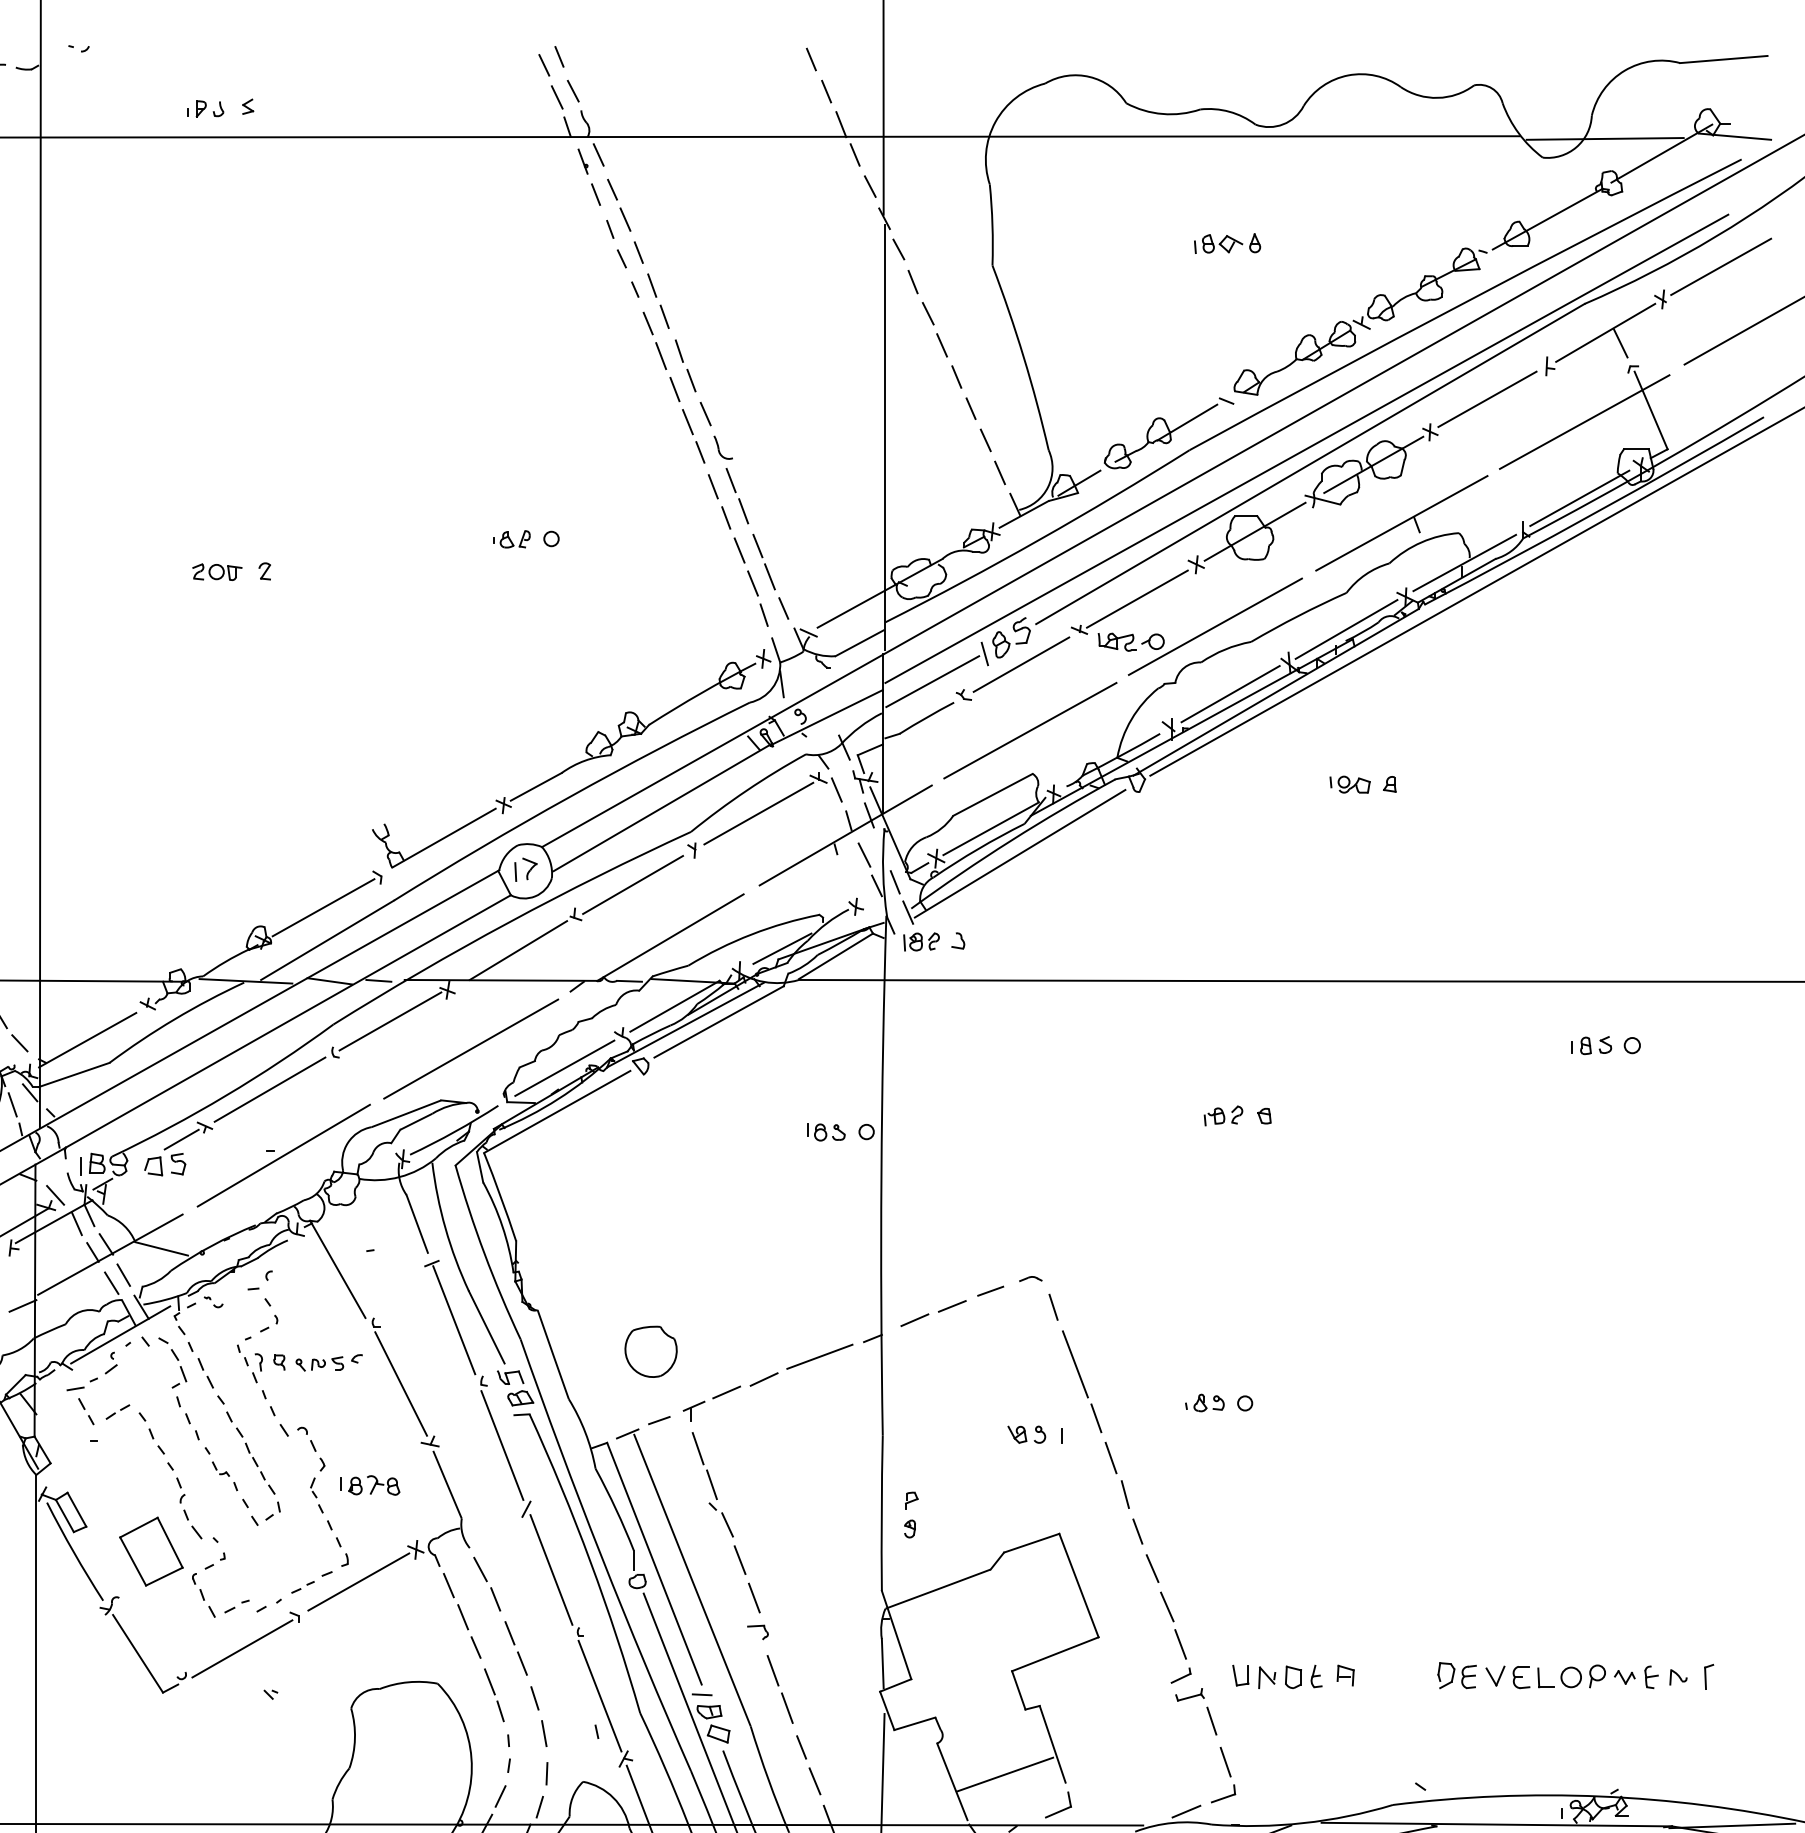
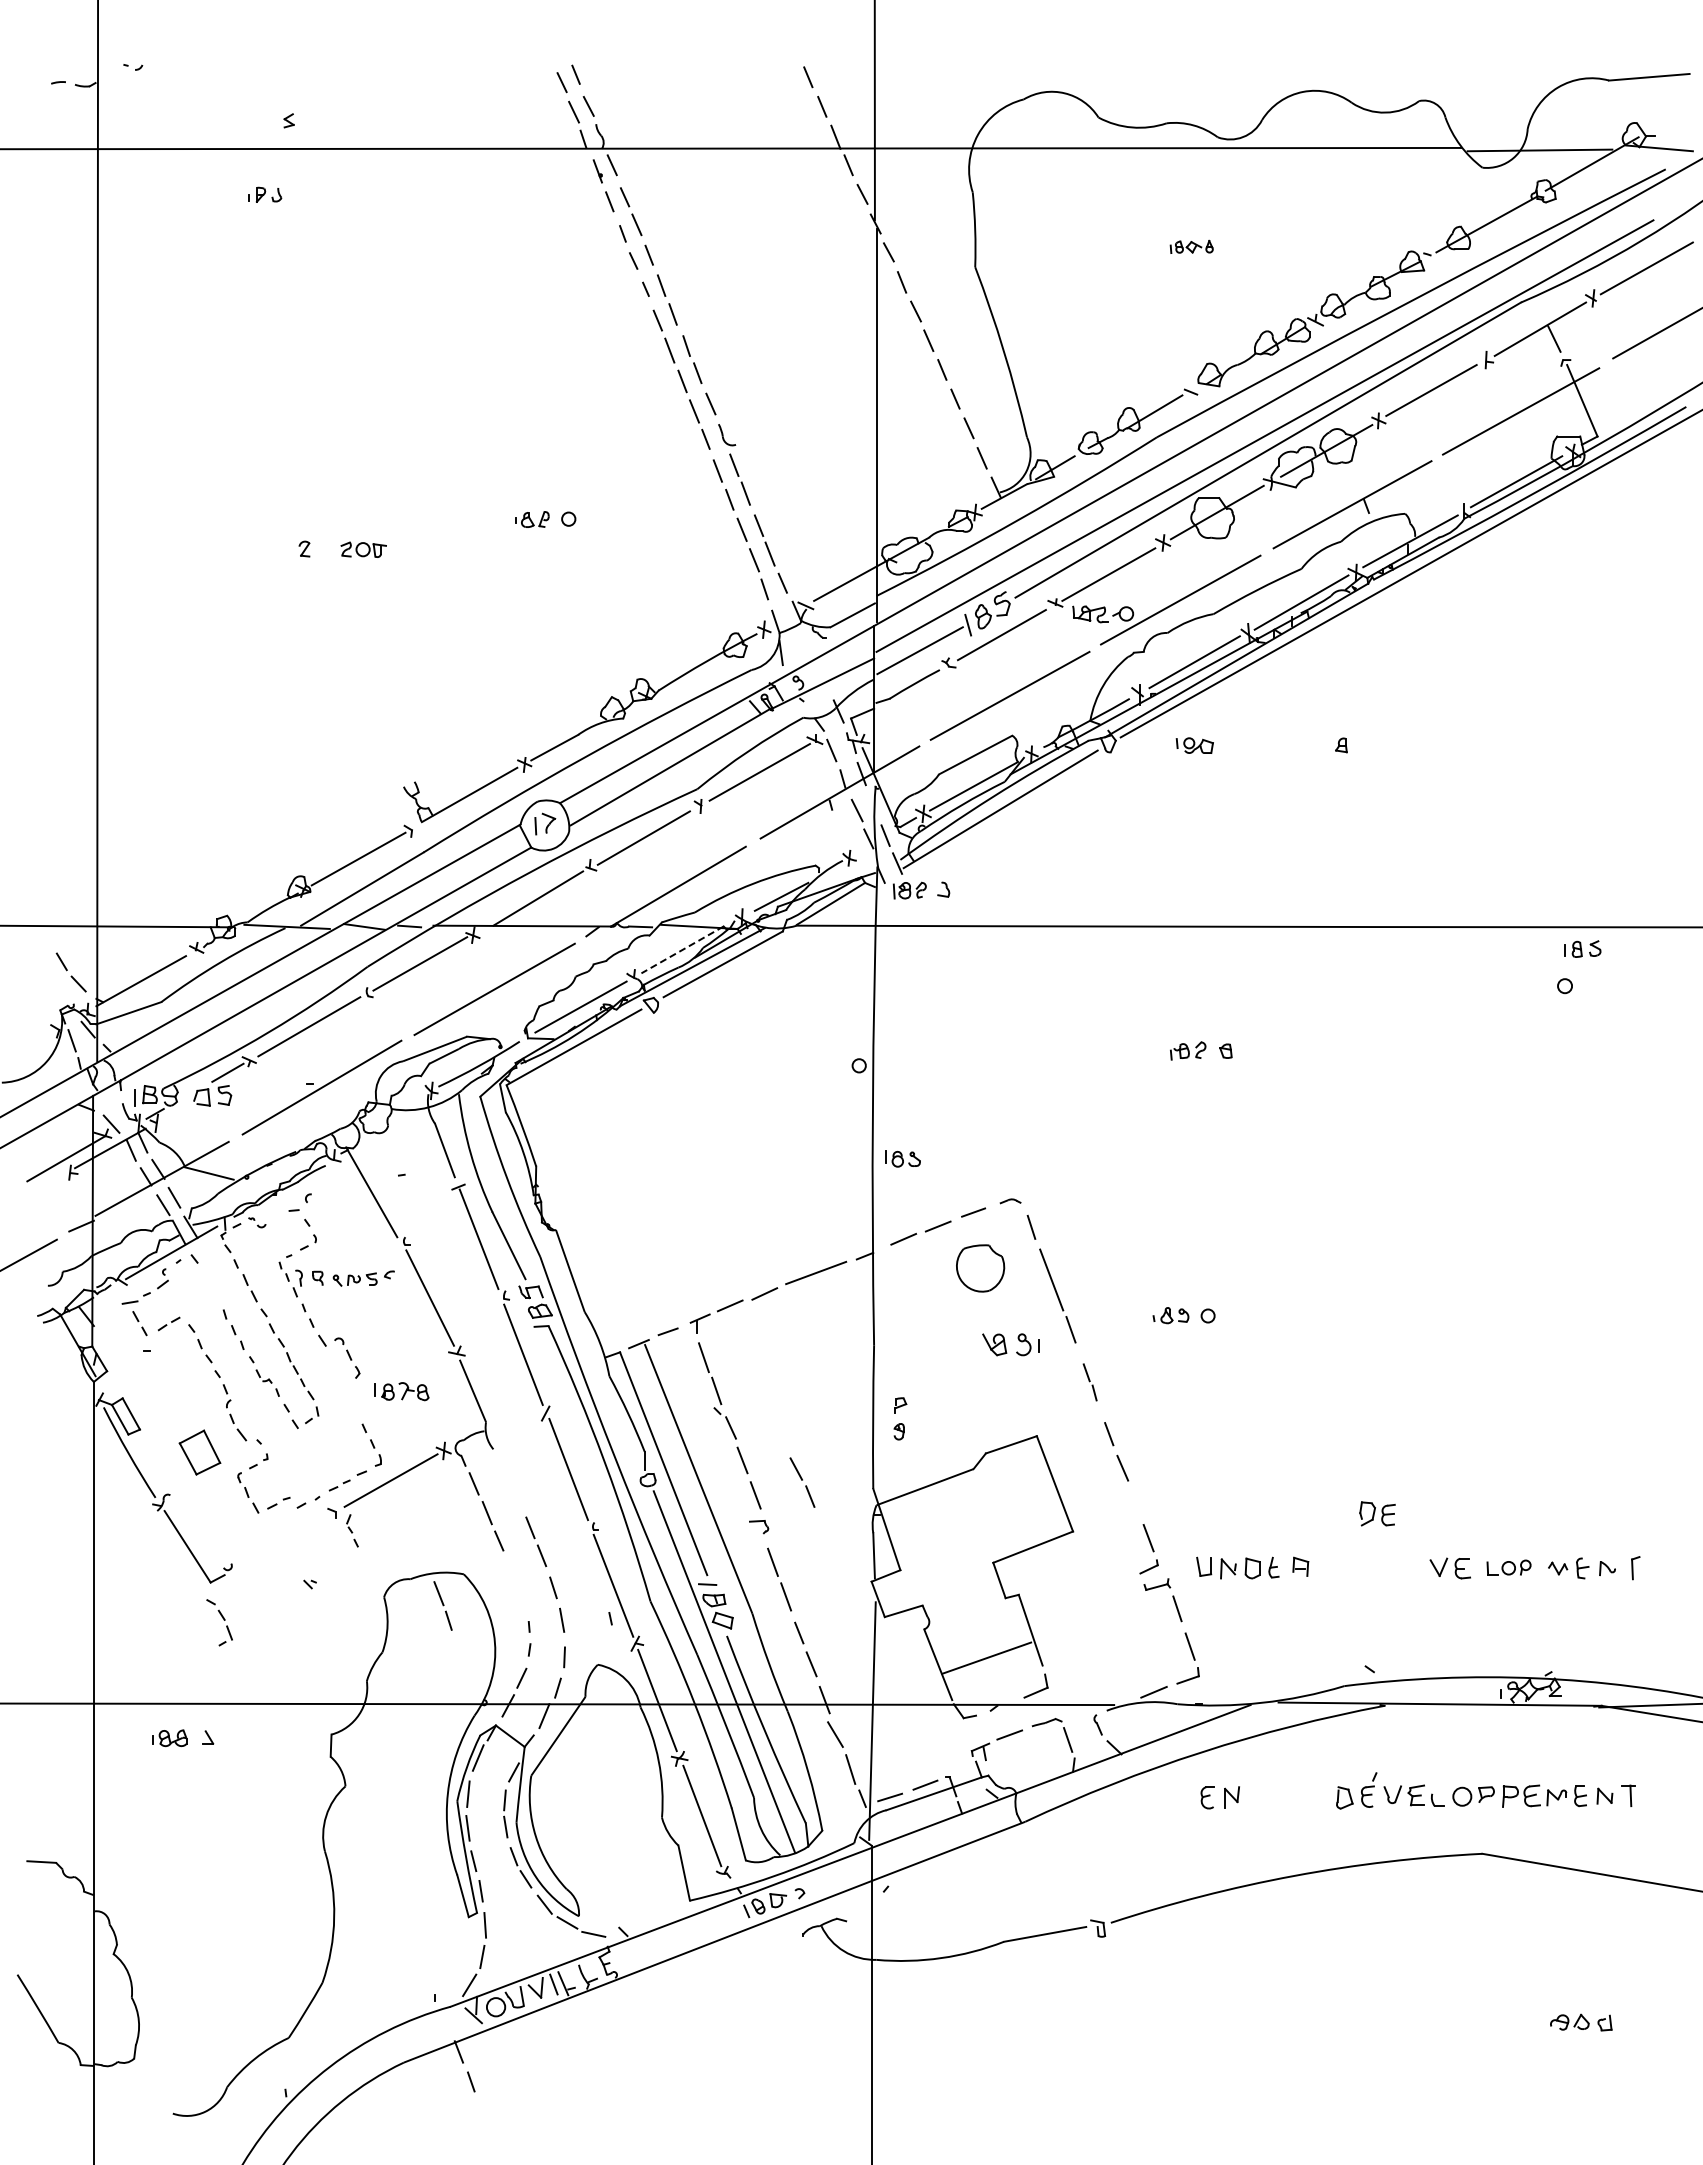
part: (206, 108) -> (265, 194), moved
part: (1227, 243) -> (1191, 246), size x0.7
part: (217, 571) -> (363, 549), moved
part: (1349, 784) -> (1194, 745), moved
line: (674, 1006) -> (682, 950), solid -> dashed
part: (1591, 1044) -> (1582, 948), moved
part: (825, 1131) -> (902, 1158), moved
part: (651, 1351) -> (980, 1268), moved
part: (172, 1362) -> (219, 1622), moved
part: (1026, 1434) -> (1006, 1344), size x1.4
part: (1116, 1475) -> (1089, 1382), size x0.6
part: (316, 1495) -> (352, 1530), moved
part: (150, 1551) -> (199, 1452), size x0.7
part: (487, 1584) -> (802, 1482), moved
line: (1167, 1606) -> (1136, 1503), removed
line: (242, 1648) -> (283, 1541), removed
part: (1457, 1675) -> (1377, 1513), moved
part: (1571, 1676) -> (1508, 1567), size x0.7
part: (493, 1694) -> (442, 1605), moved

